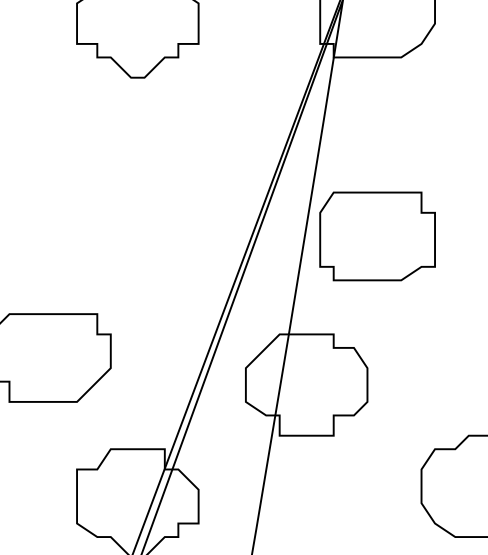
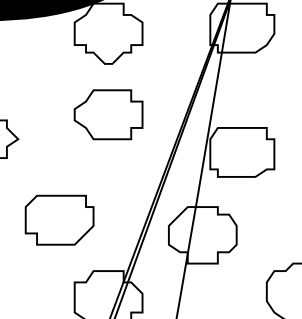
part: (137, 168) -> (108, 114), added

